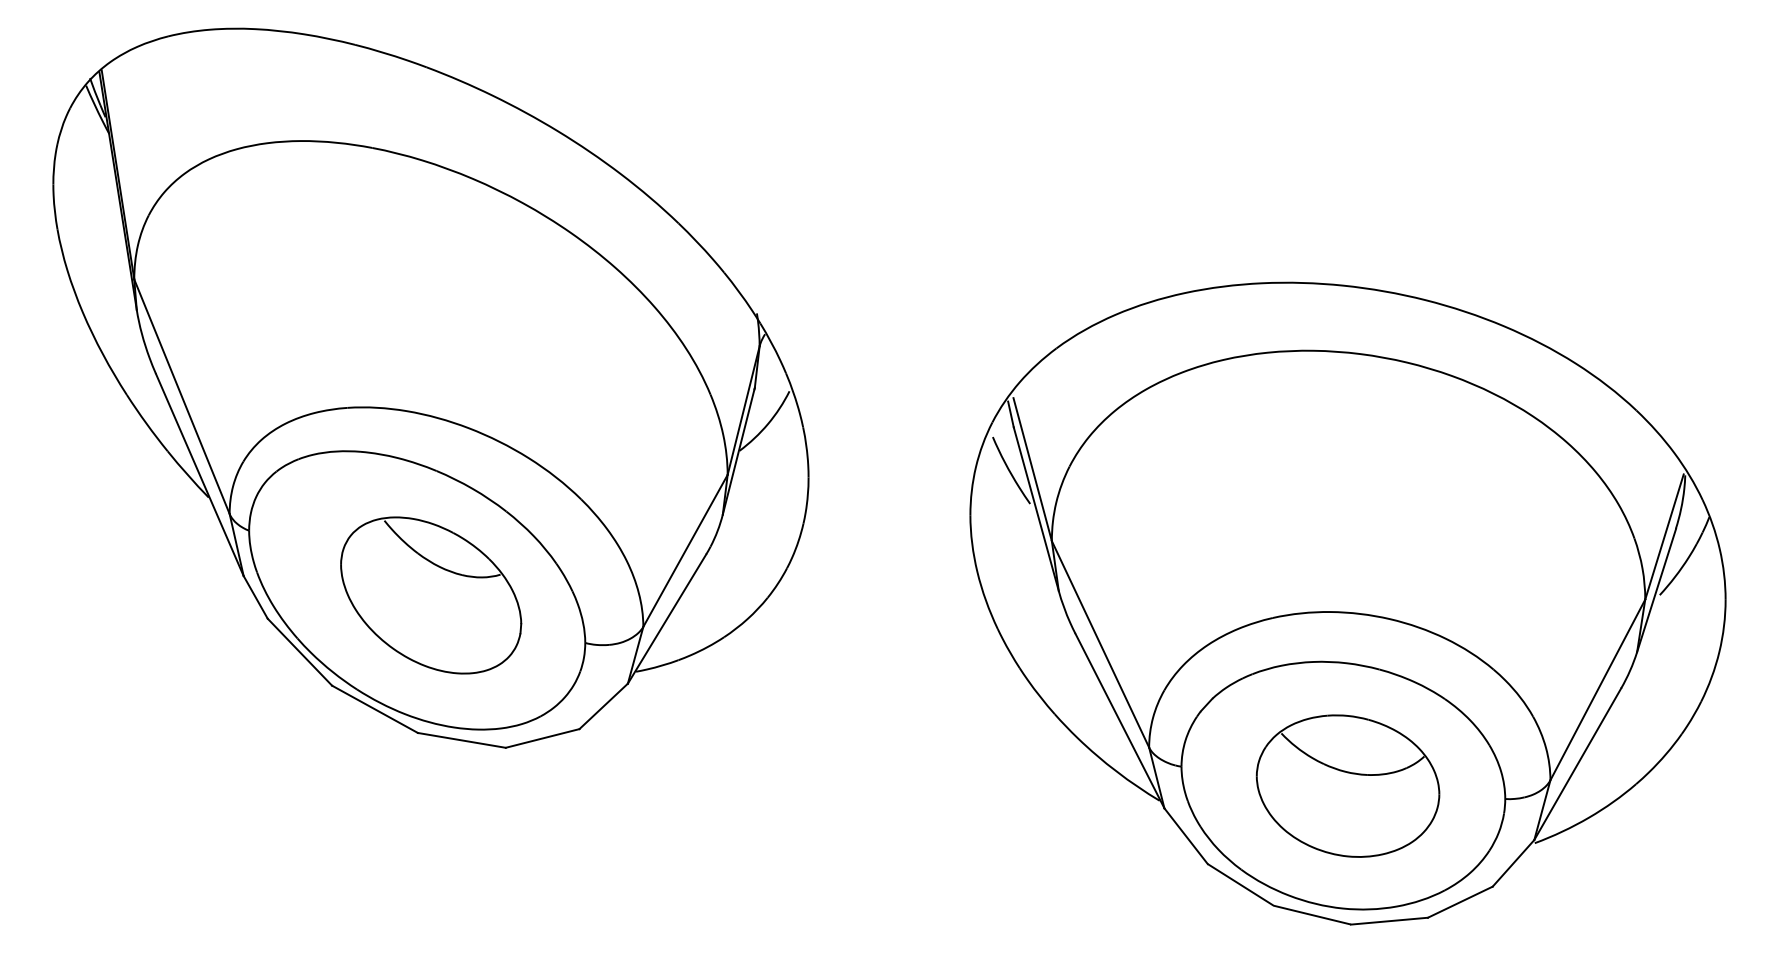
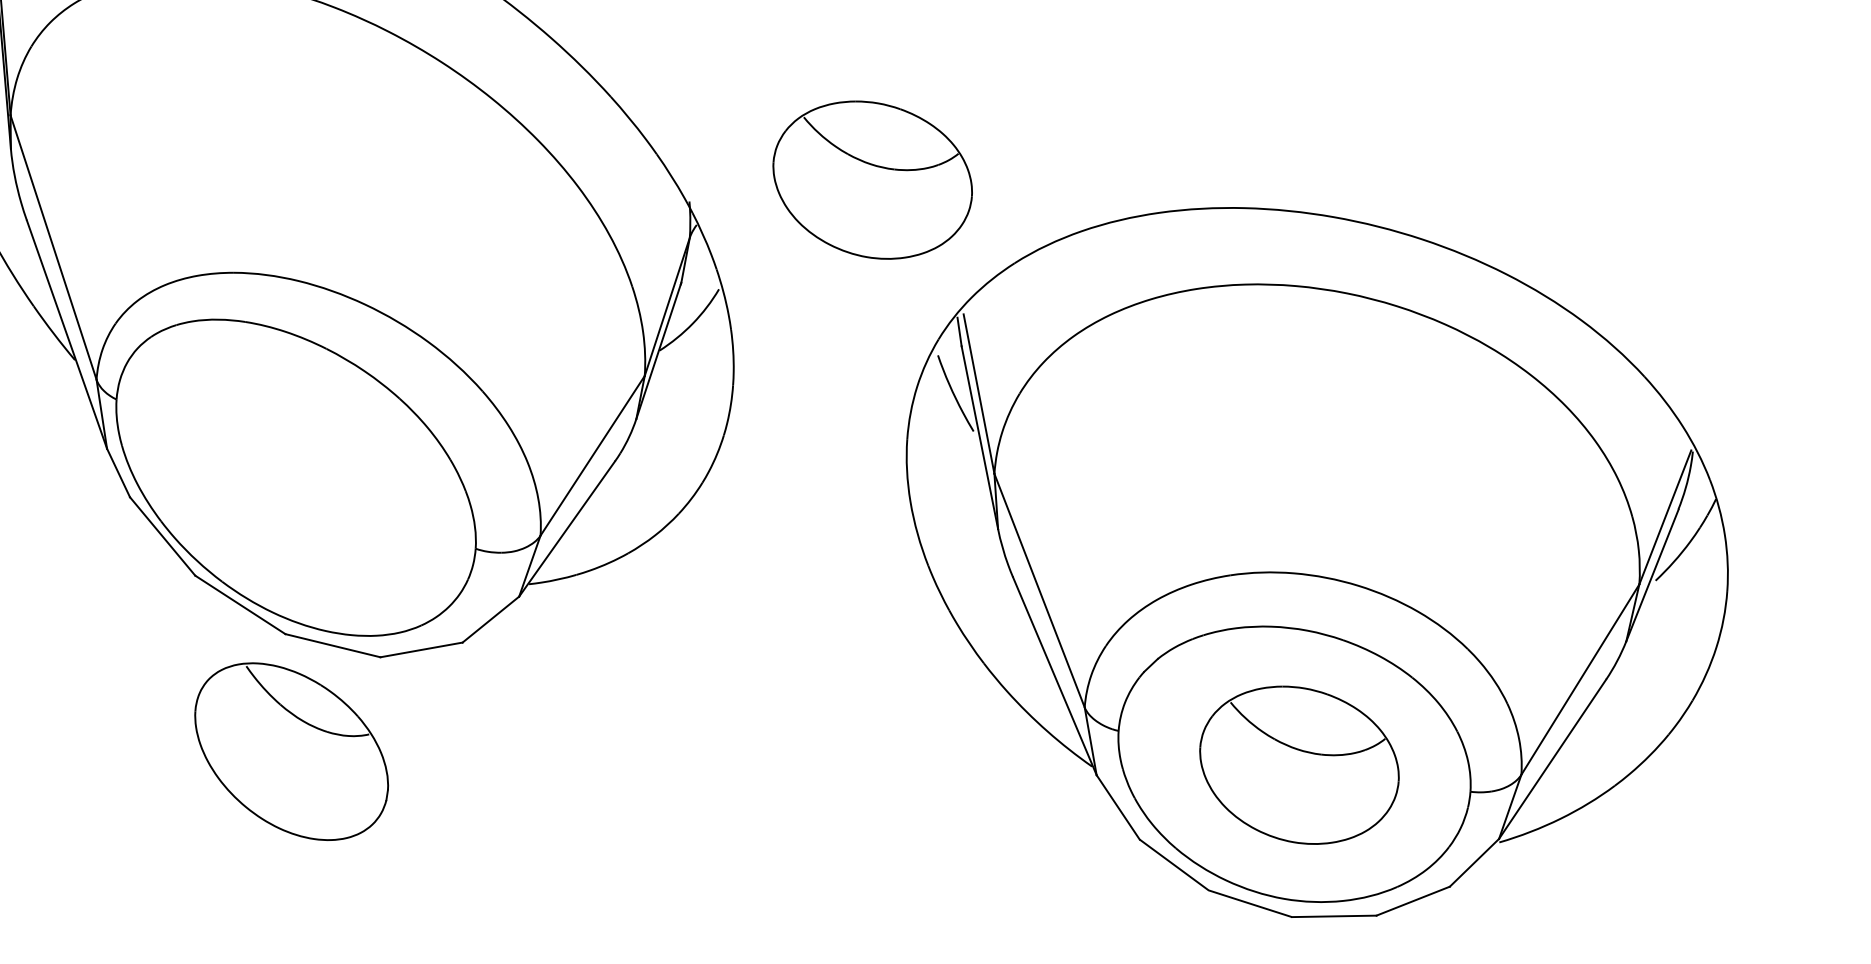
part: (921, 281) -> (872, 179), added
part: (431, 595) -> (291, 751), moved

